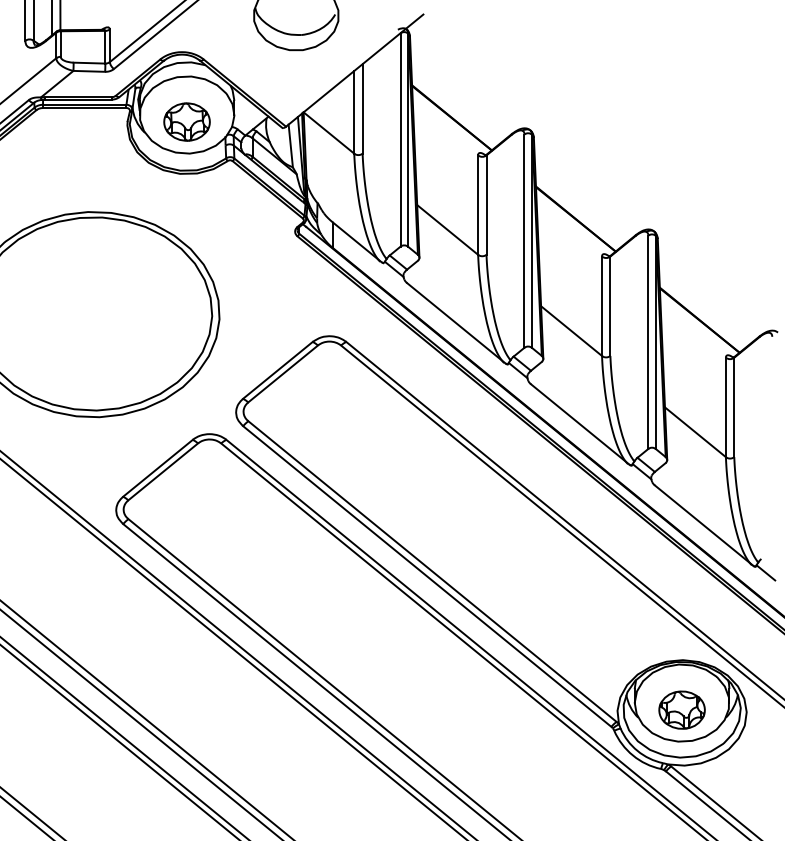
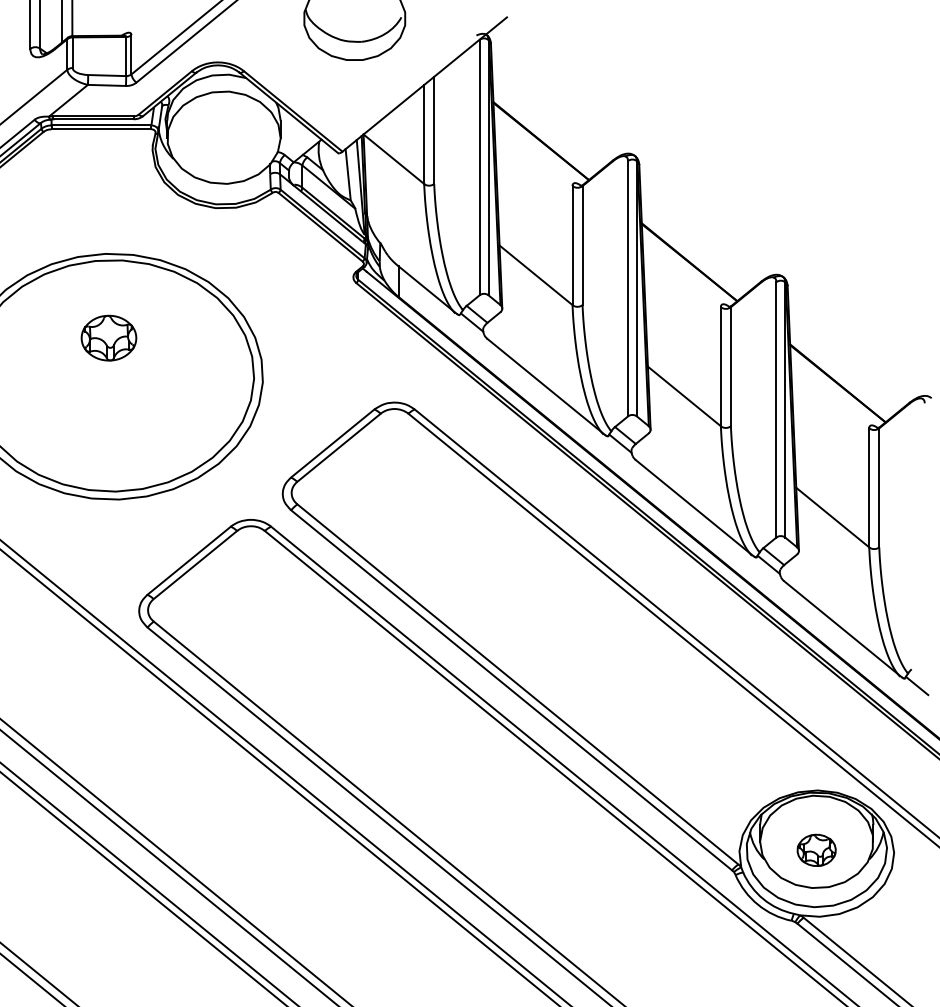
part: (186, 121) -> (108, 337), moved
part: (681, 710) -> (816, 850), size x0.7

